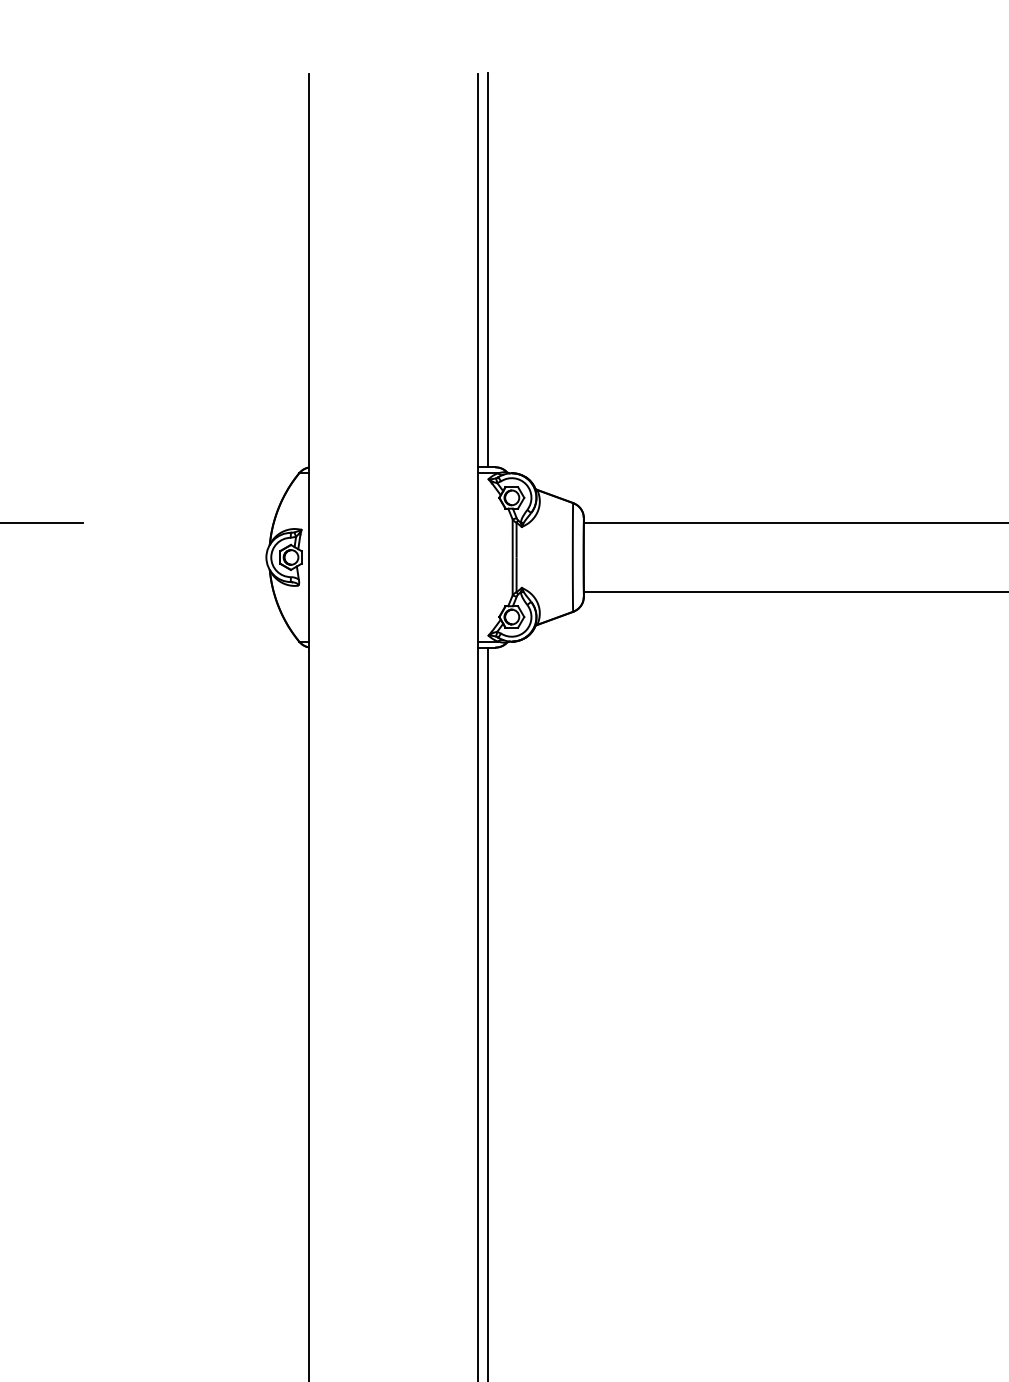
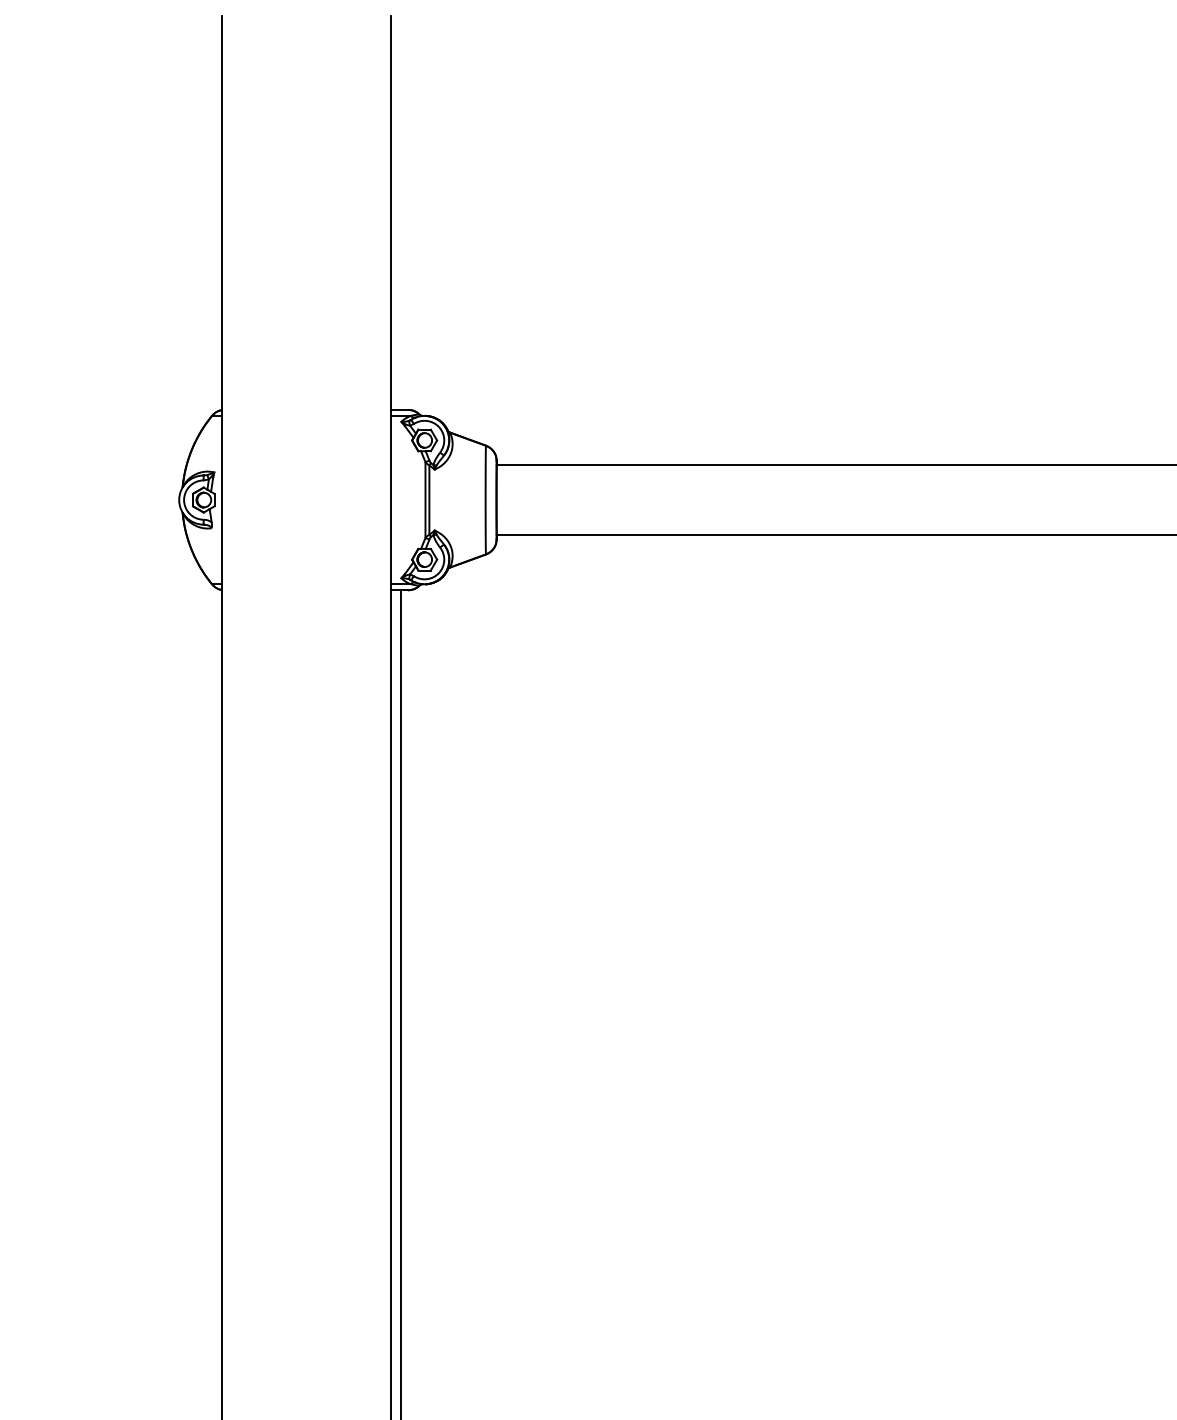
line: (487, 269) -> (400, 212), removed

